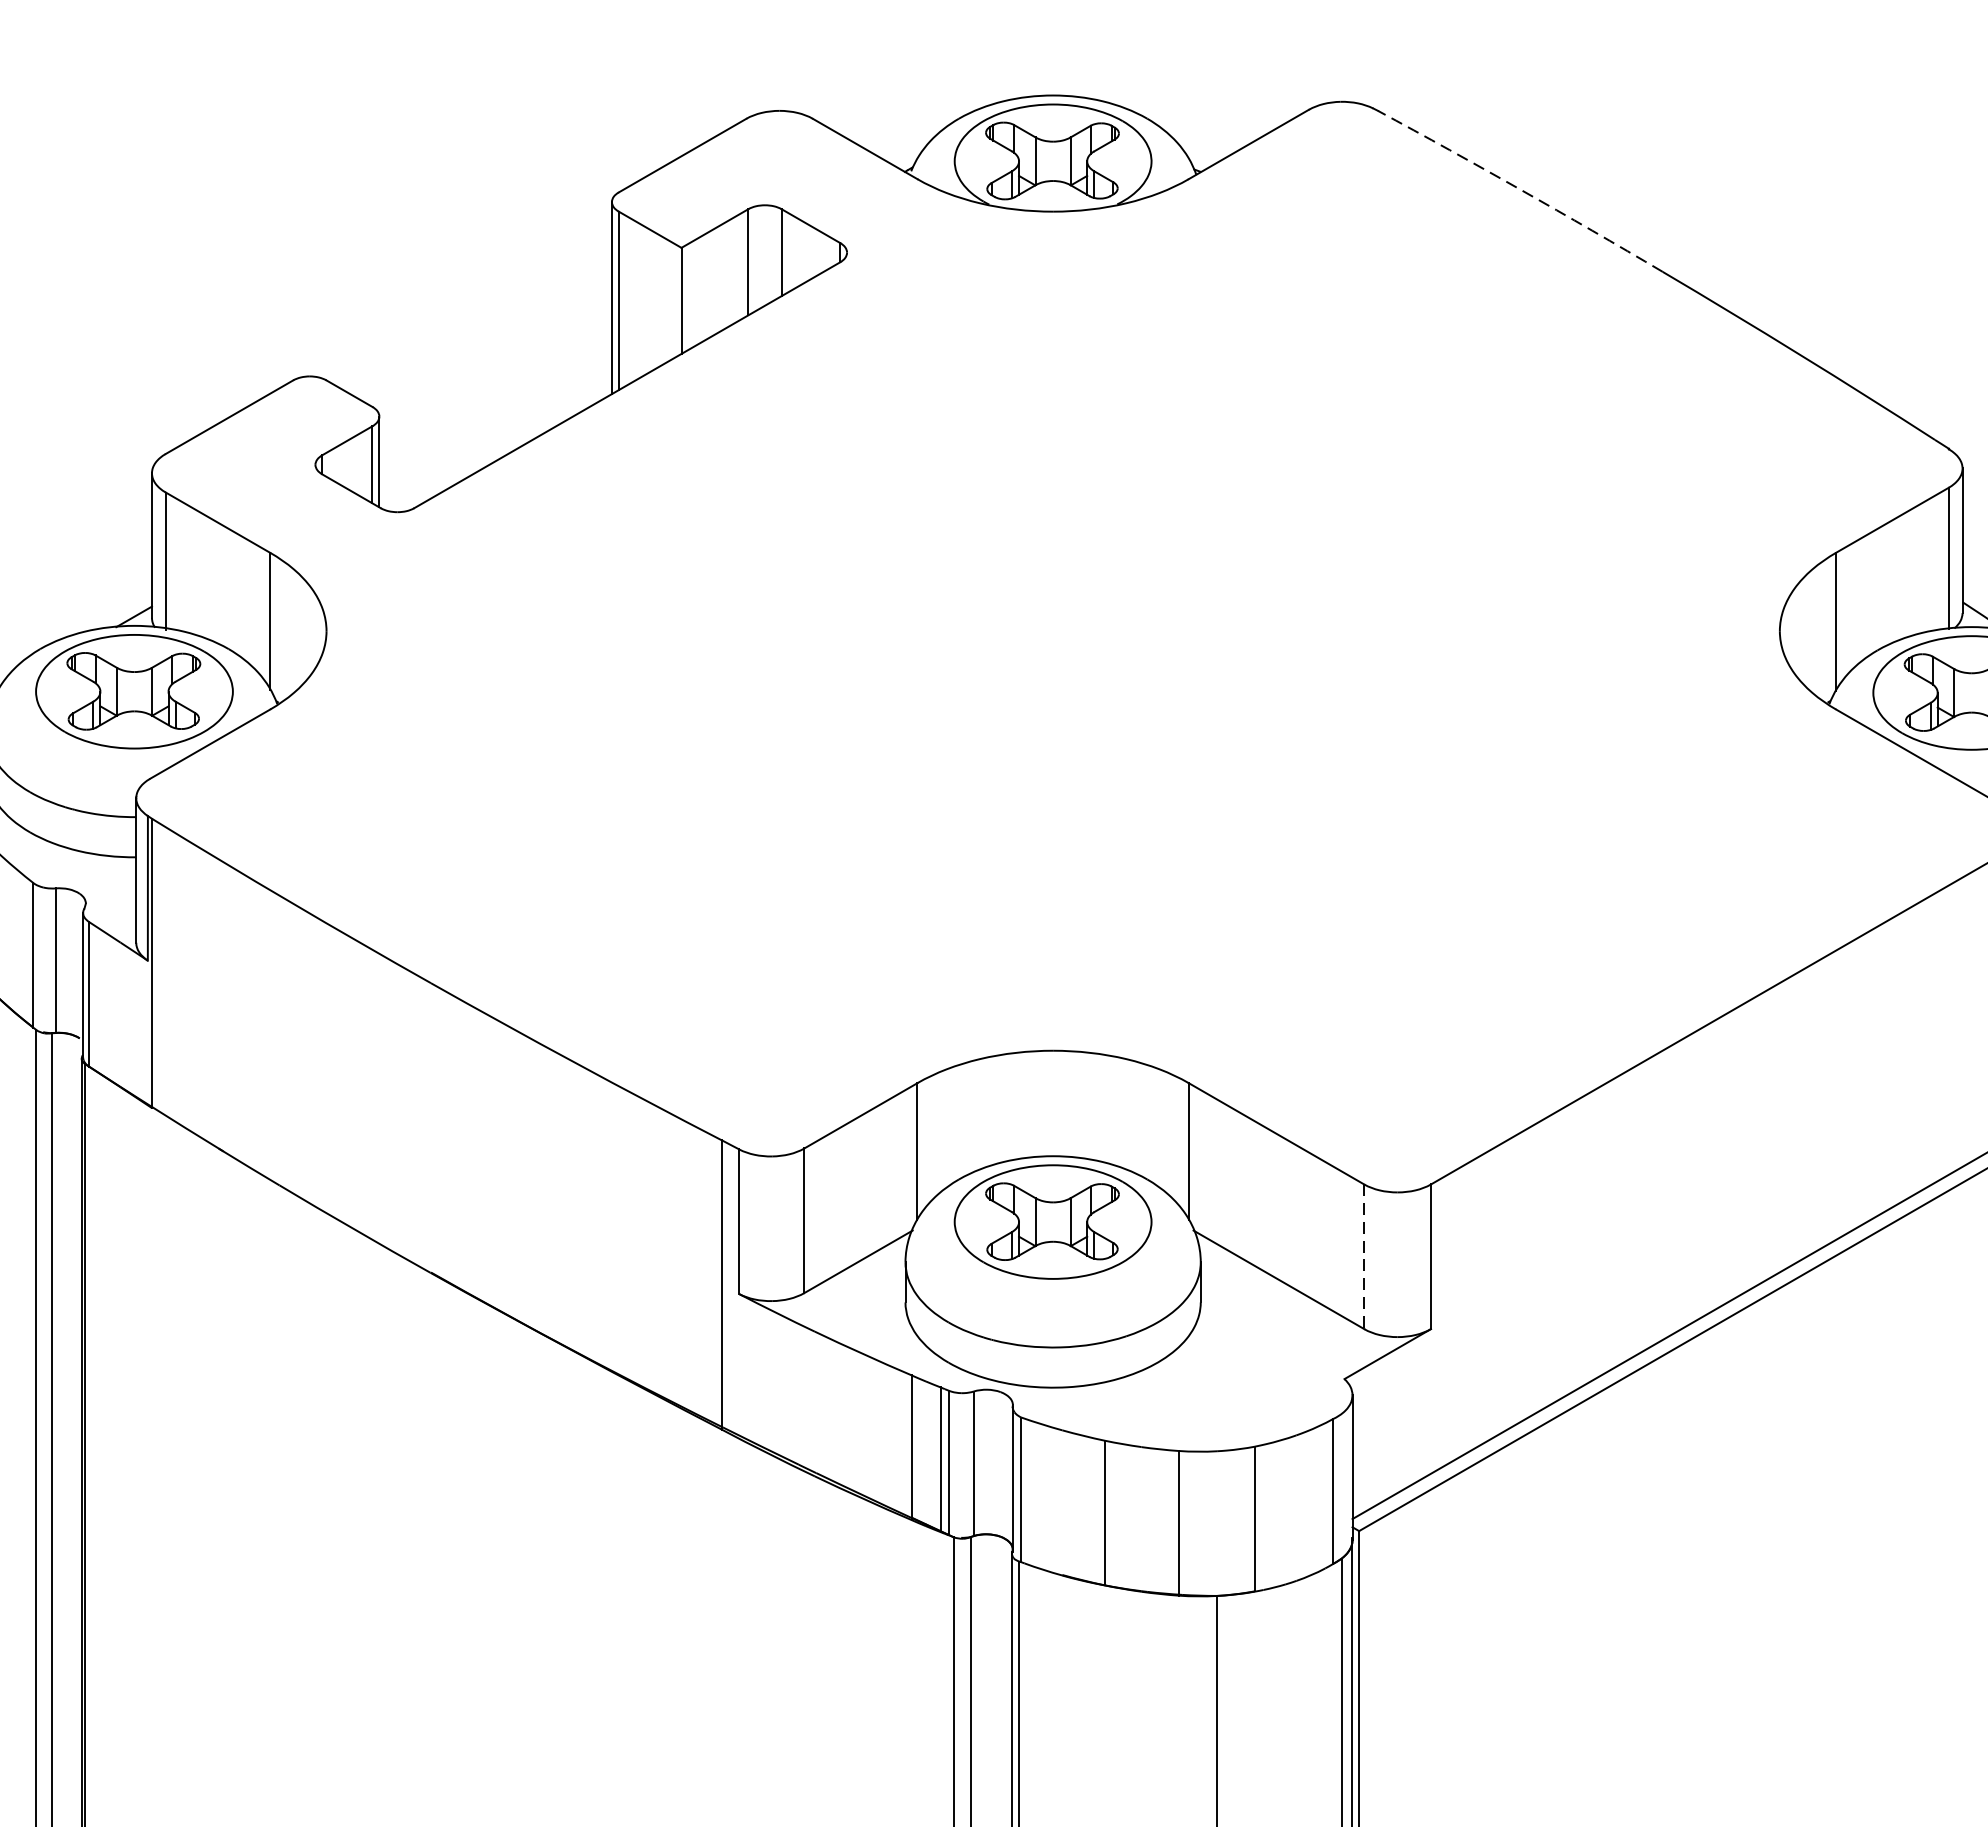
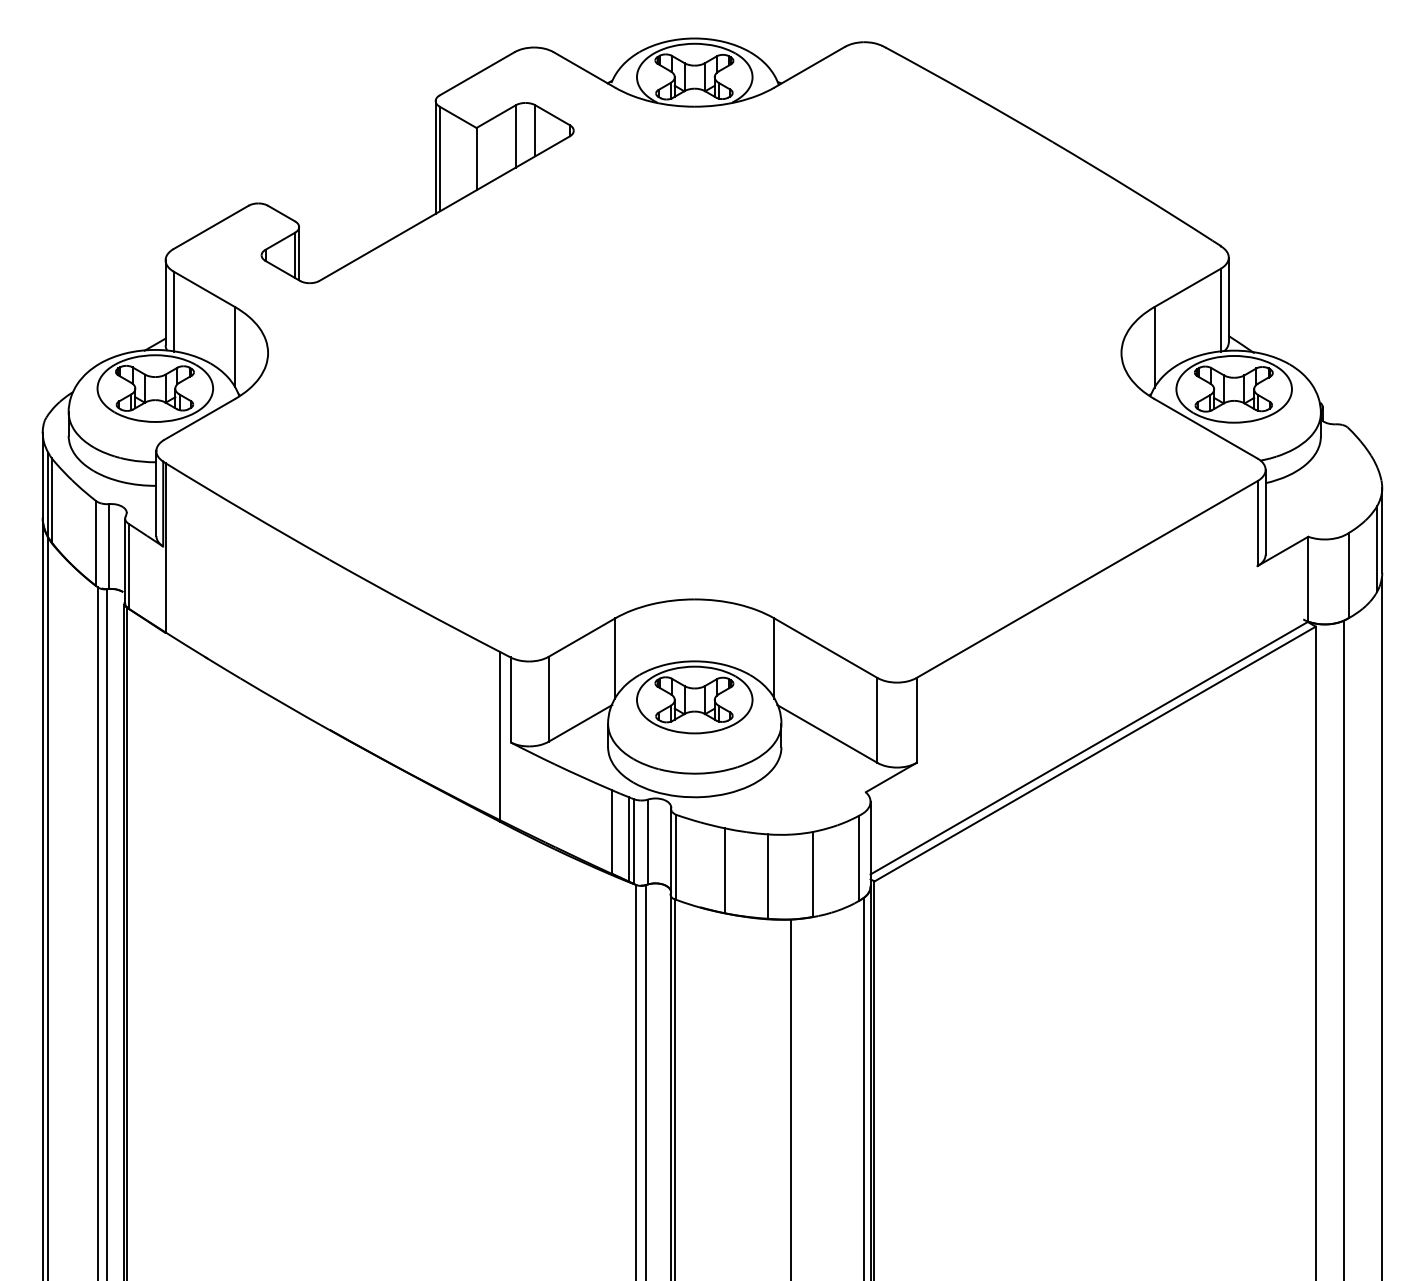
arc: (1520, 190) -> (969, 94), dashed -> solid
line: (1364, 1256) -> (877, 720), dashed -> solid

